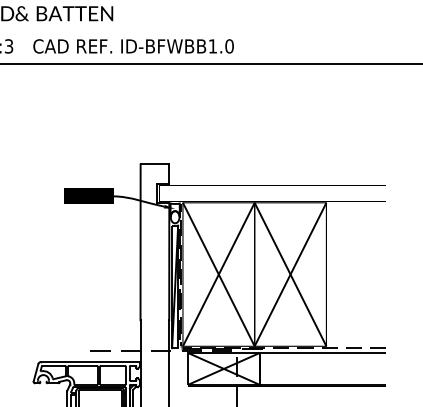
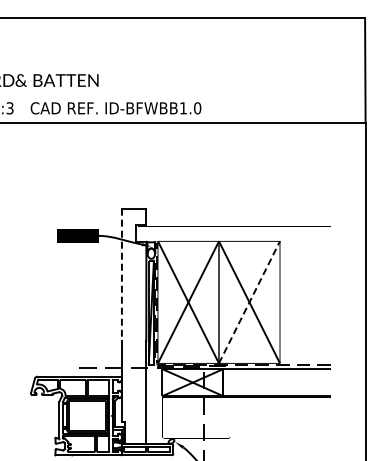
line: (140, 242) -> (121, 275), solid -> dashed
line: (290, 273) -> (249, 301), solid -> dashed

